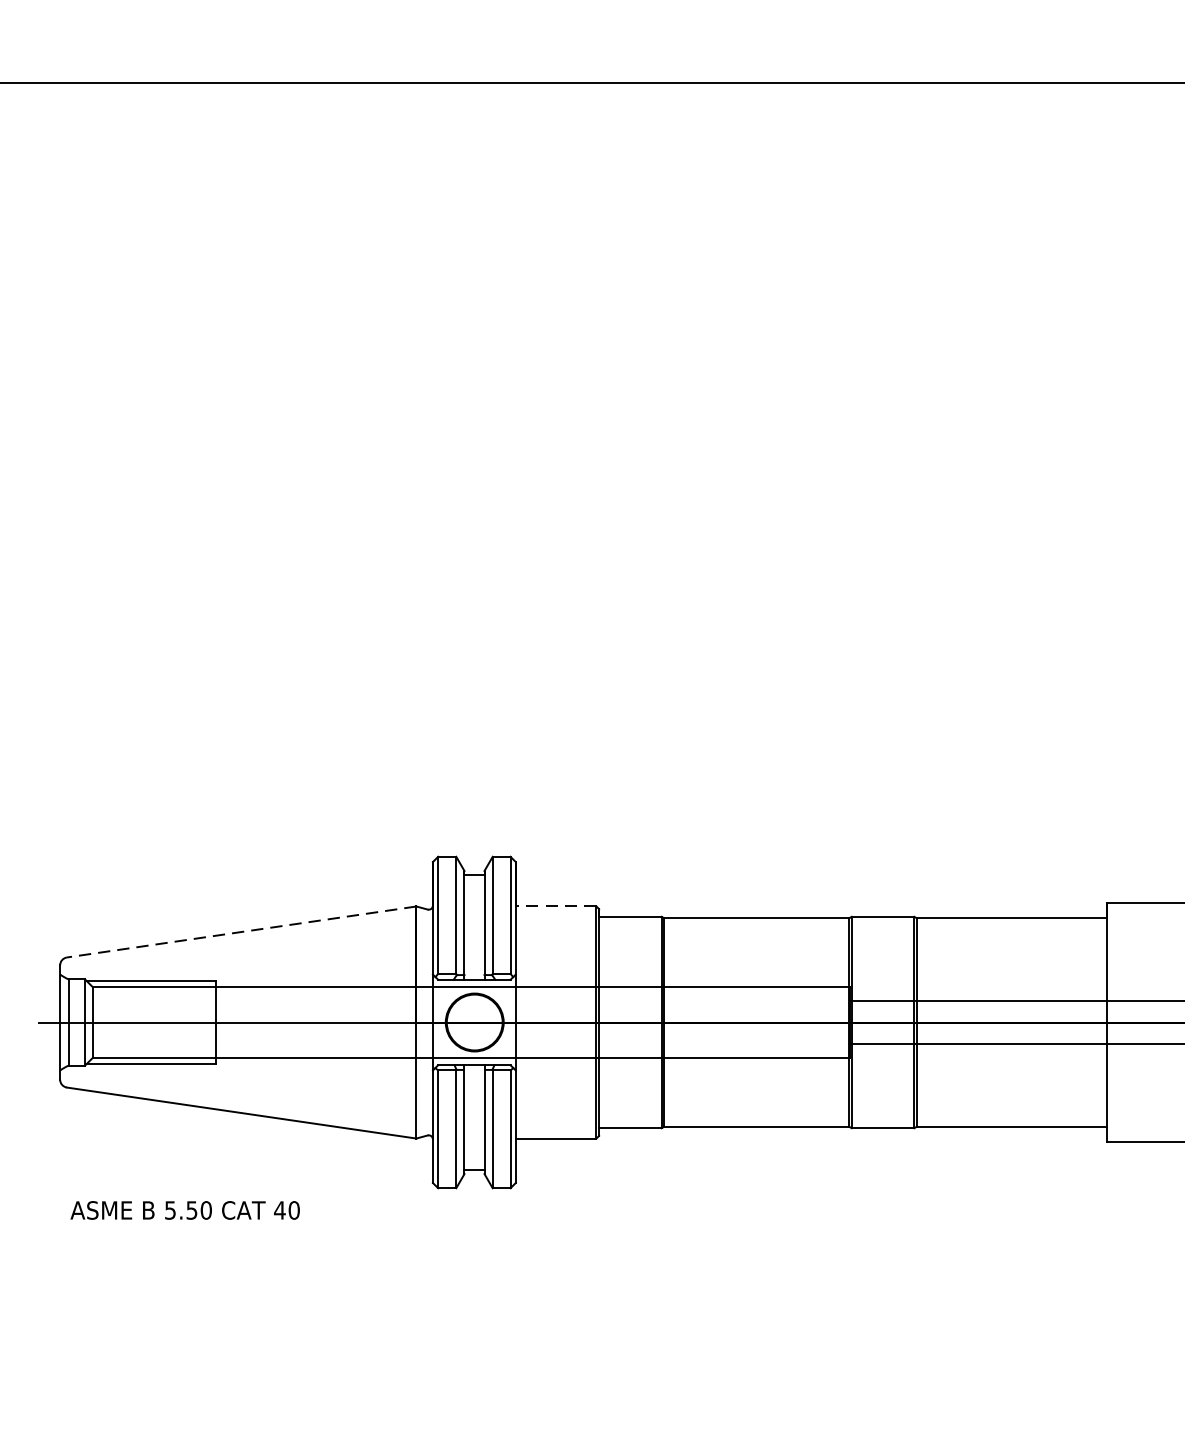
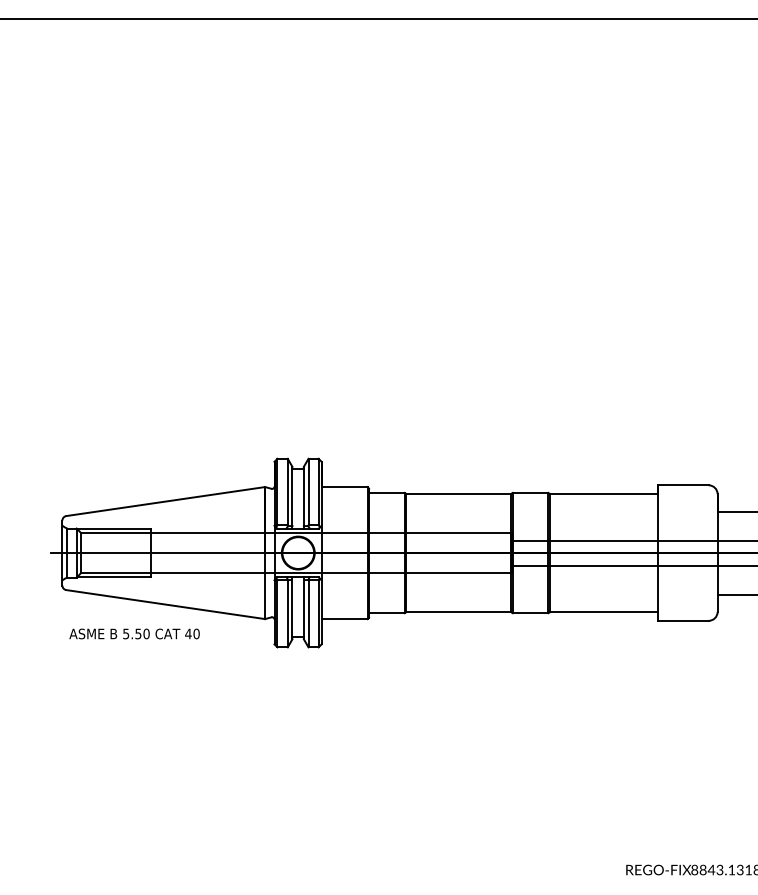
line: (555, 907) -> (344, 487), dashed -> solid
line: (241, 931) -> (165, 501), dashed -> solid
text: (185, 1209) -> (134, 633), moved

